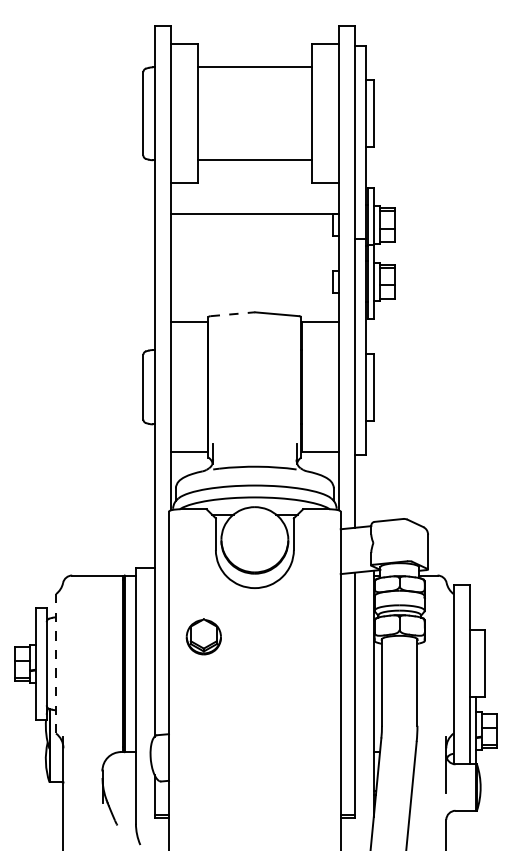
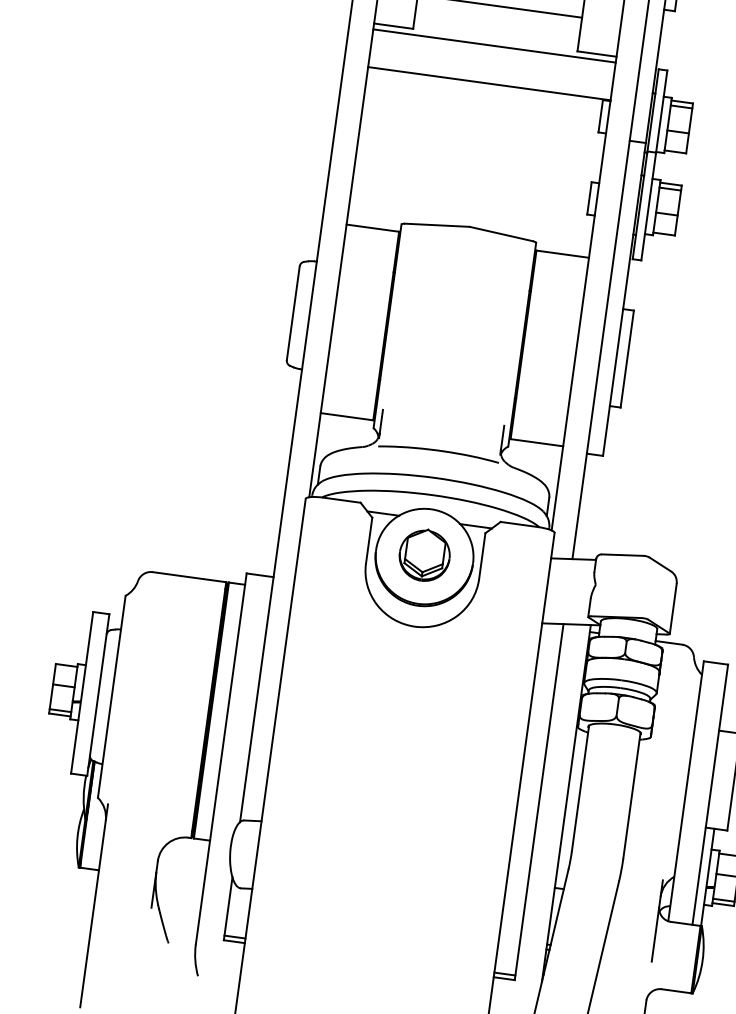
line: (254, 187) -> (493, 45), added
line: (232, 314) -> (436, 225), dashed -> solid
part: (203, 636) -> (424, 554), moved
line: (56, 663) -> (112, 696), dashed -> solid

